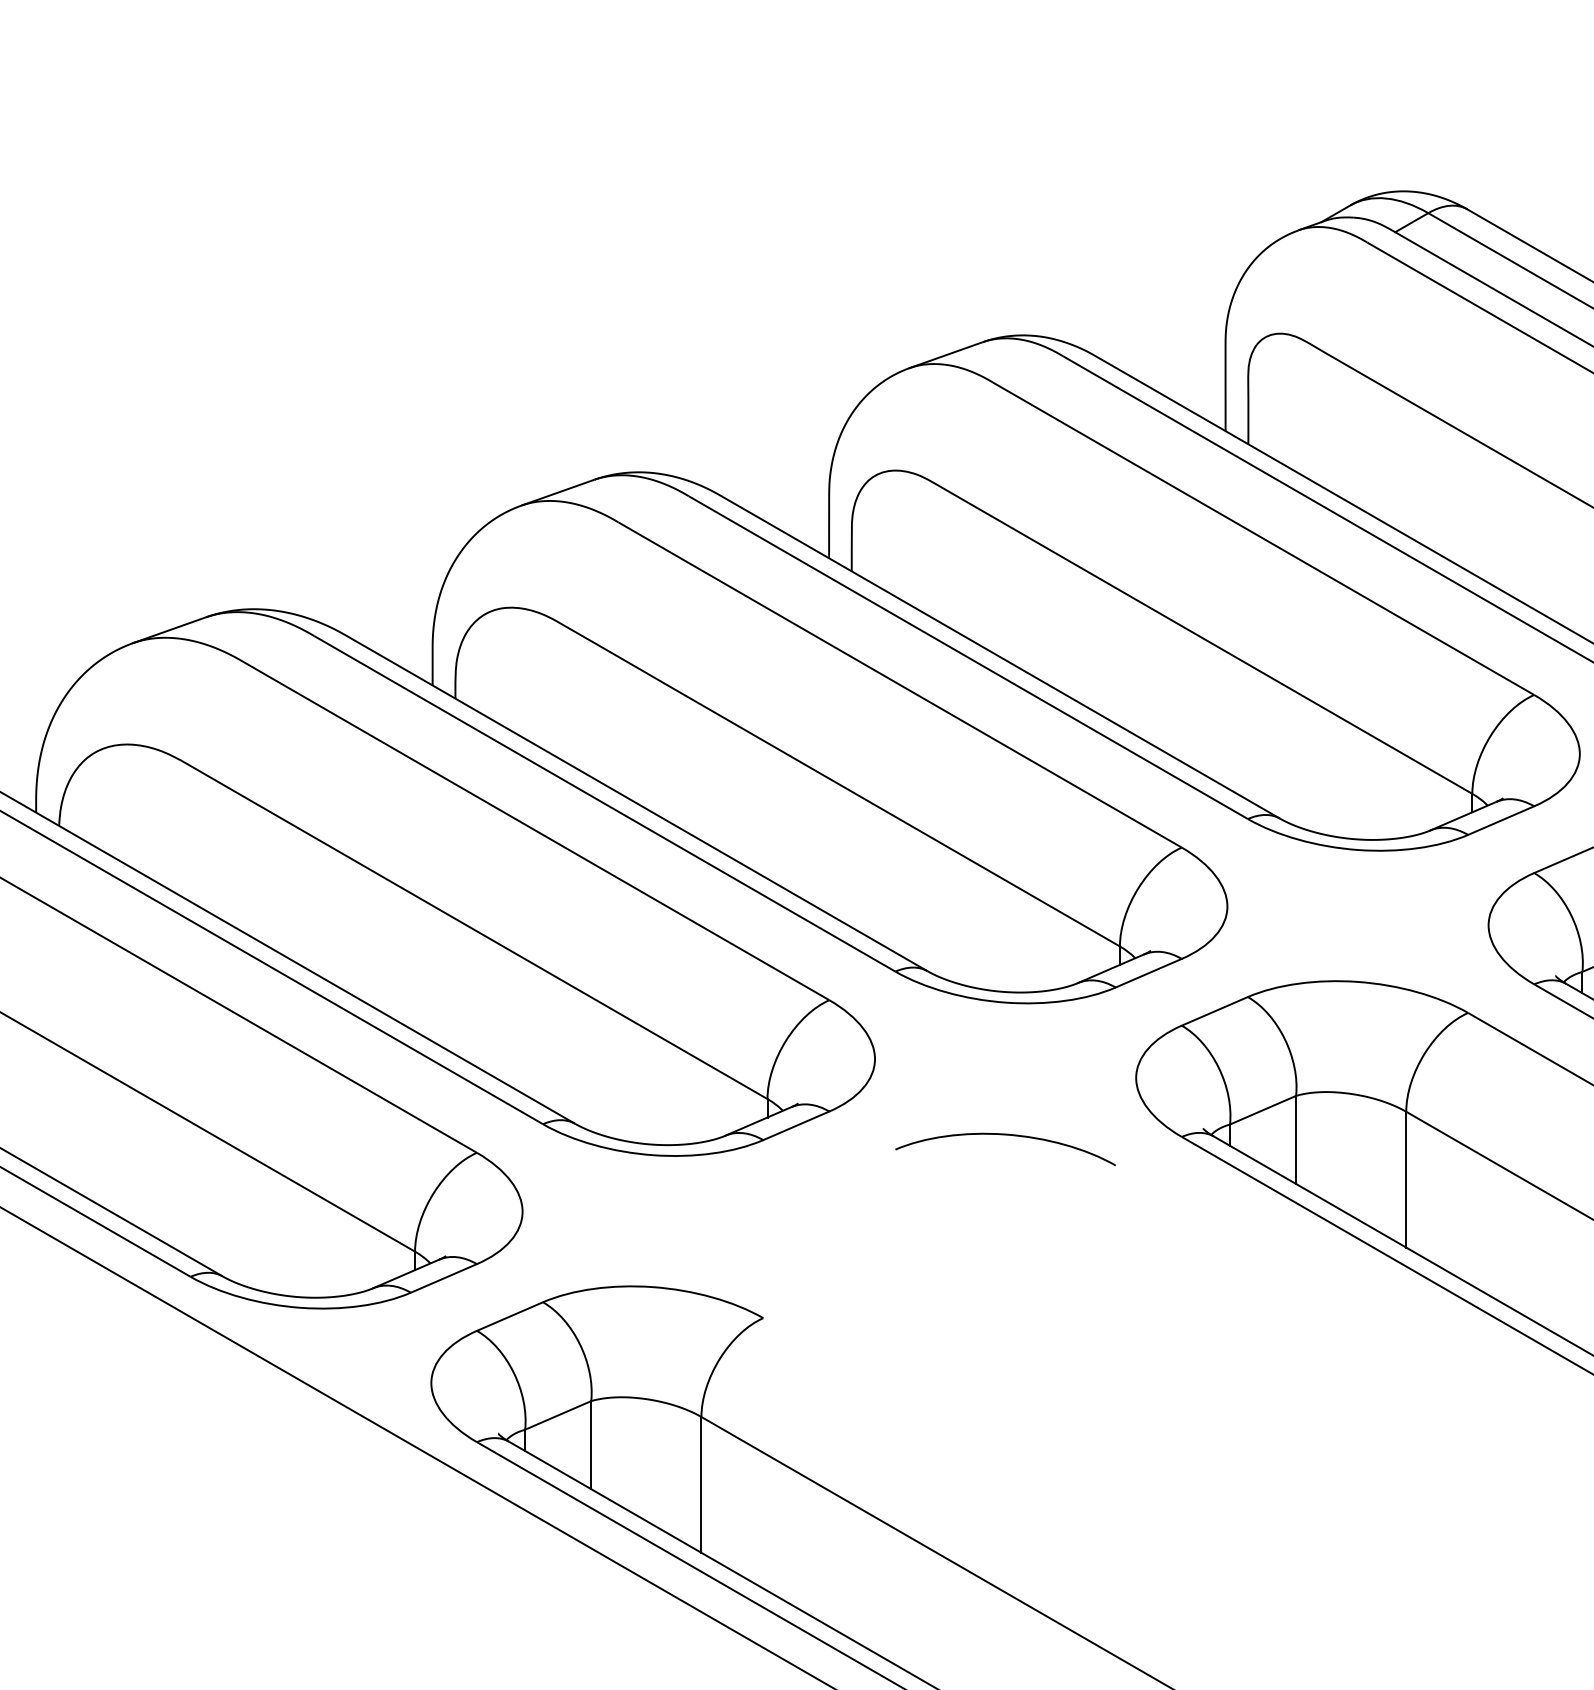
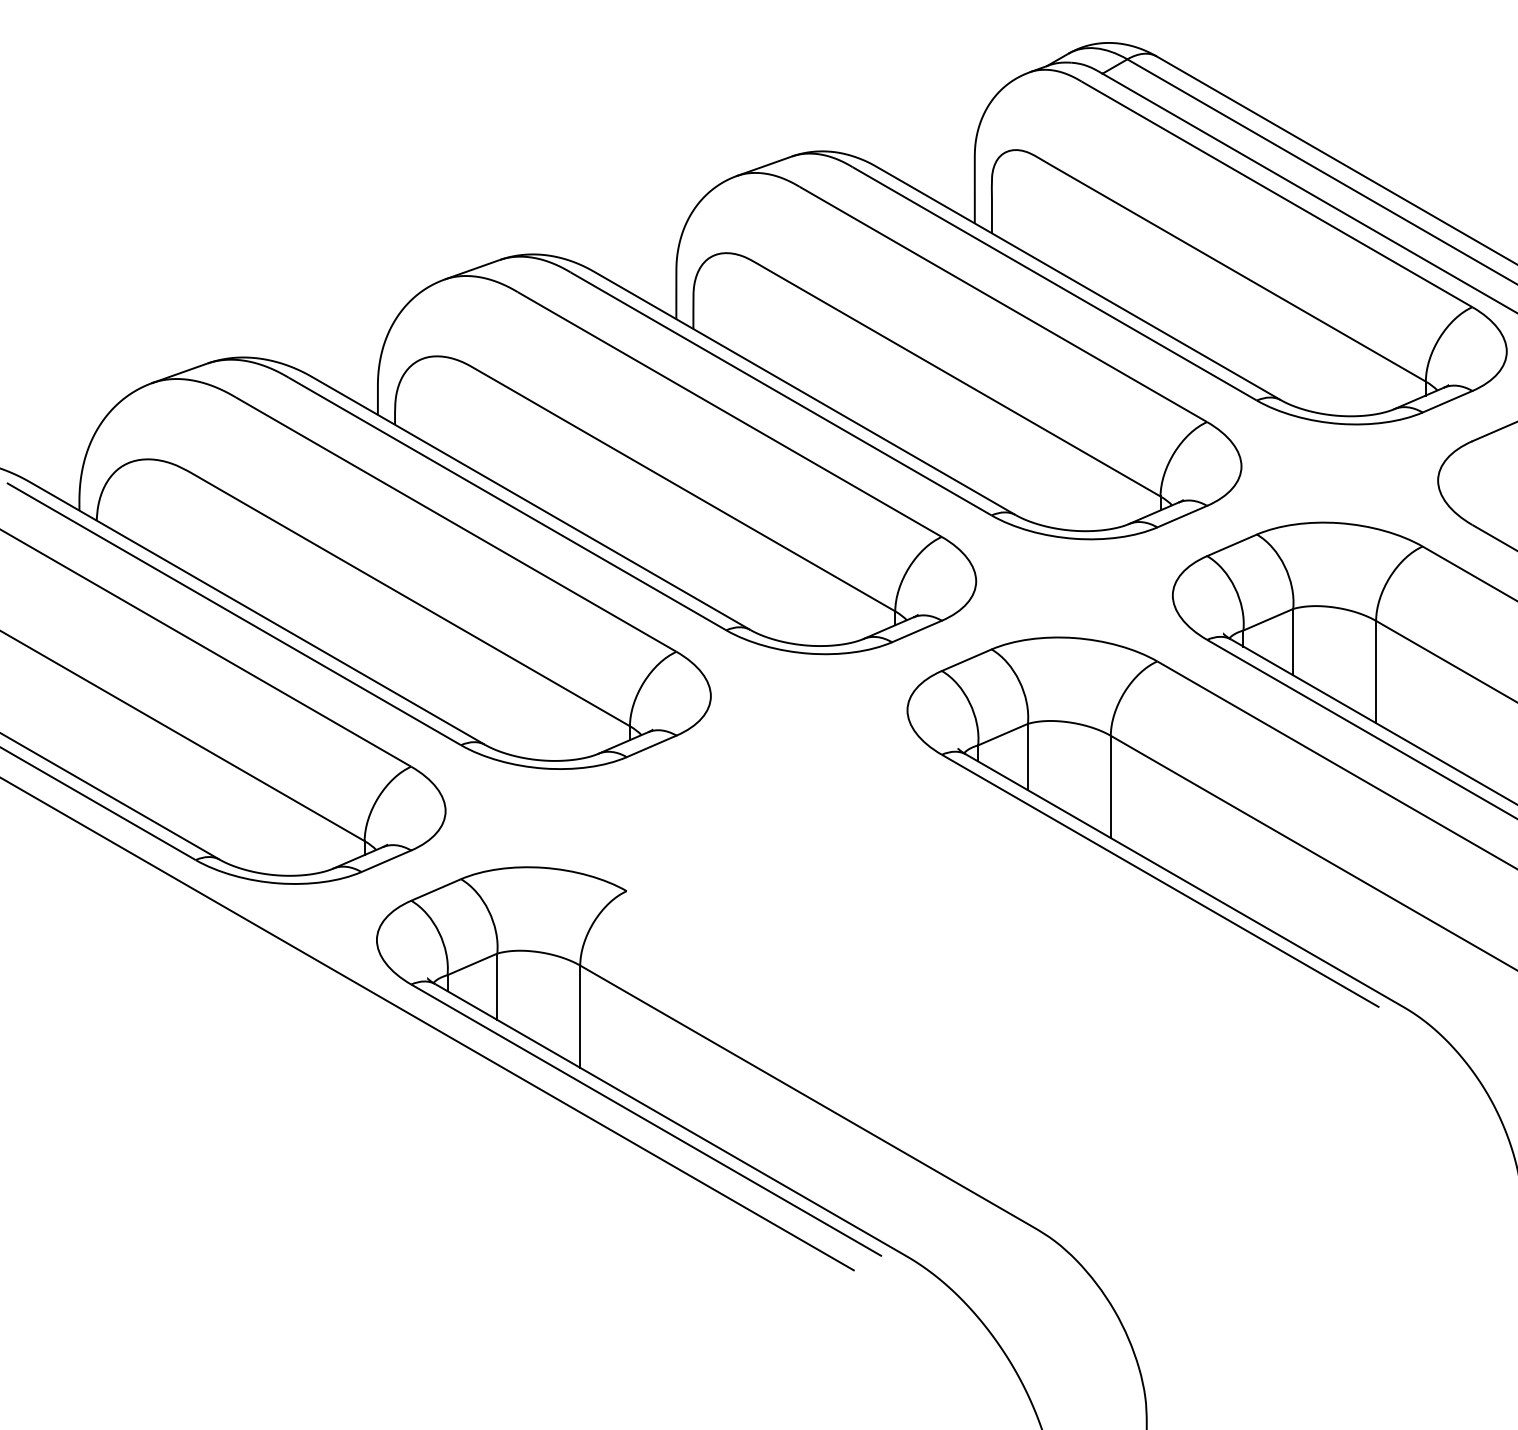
curve: (1009, 1136) -> (812, 754), removed

